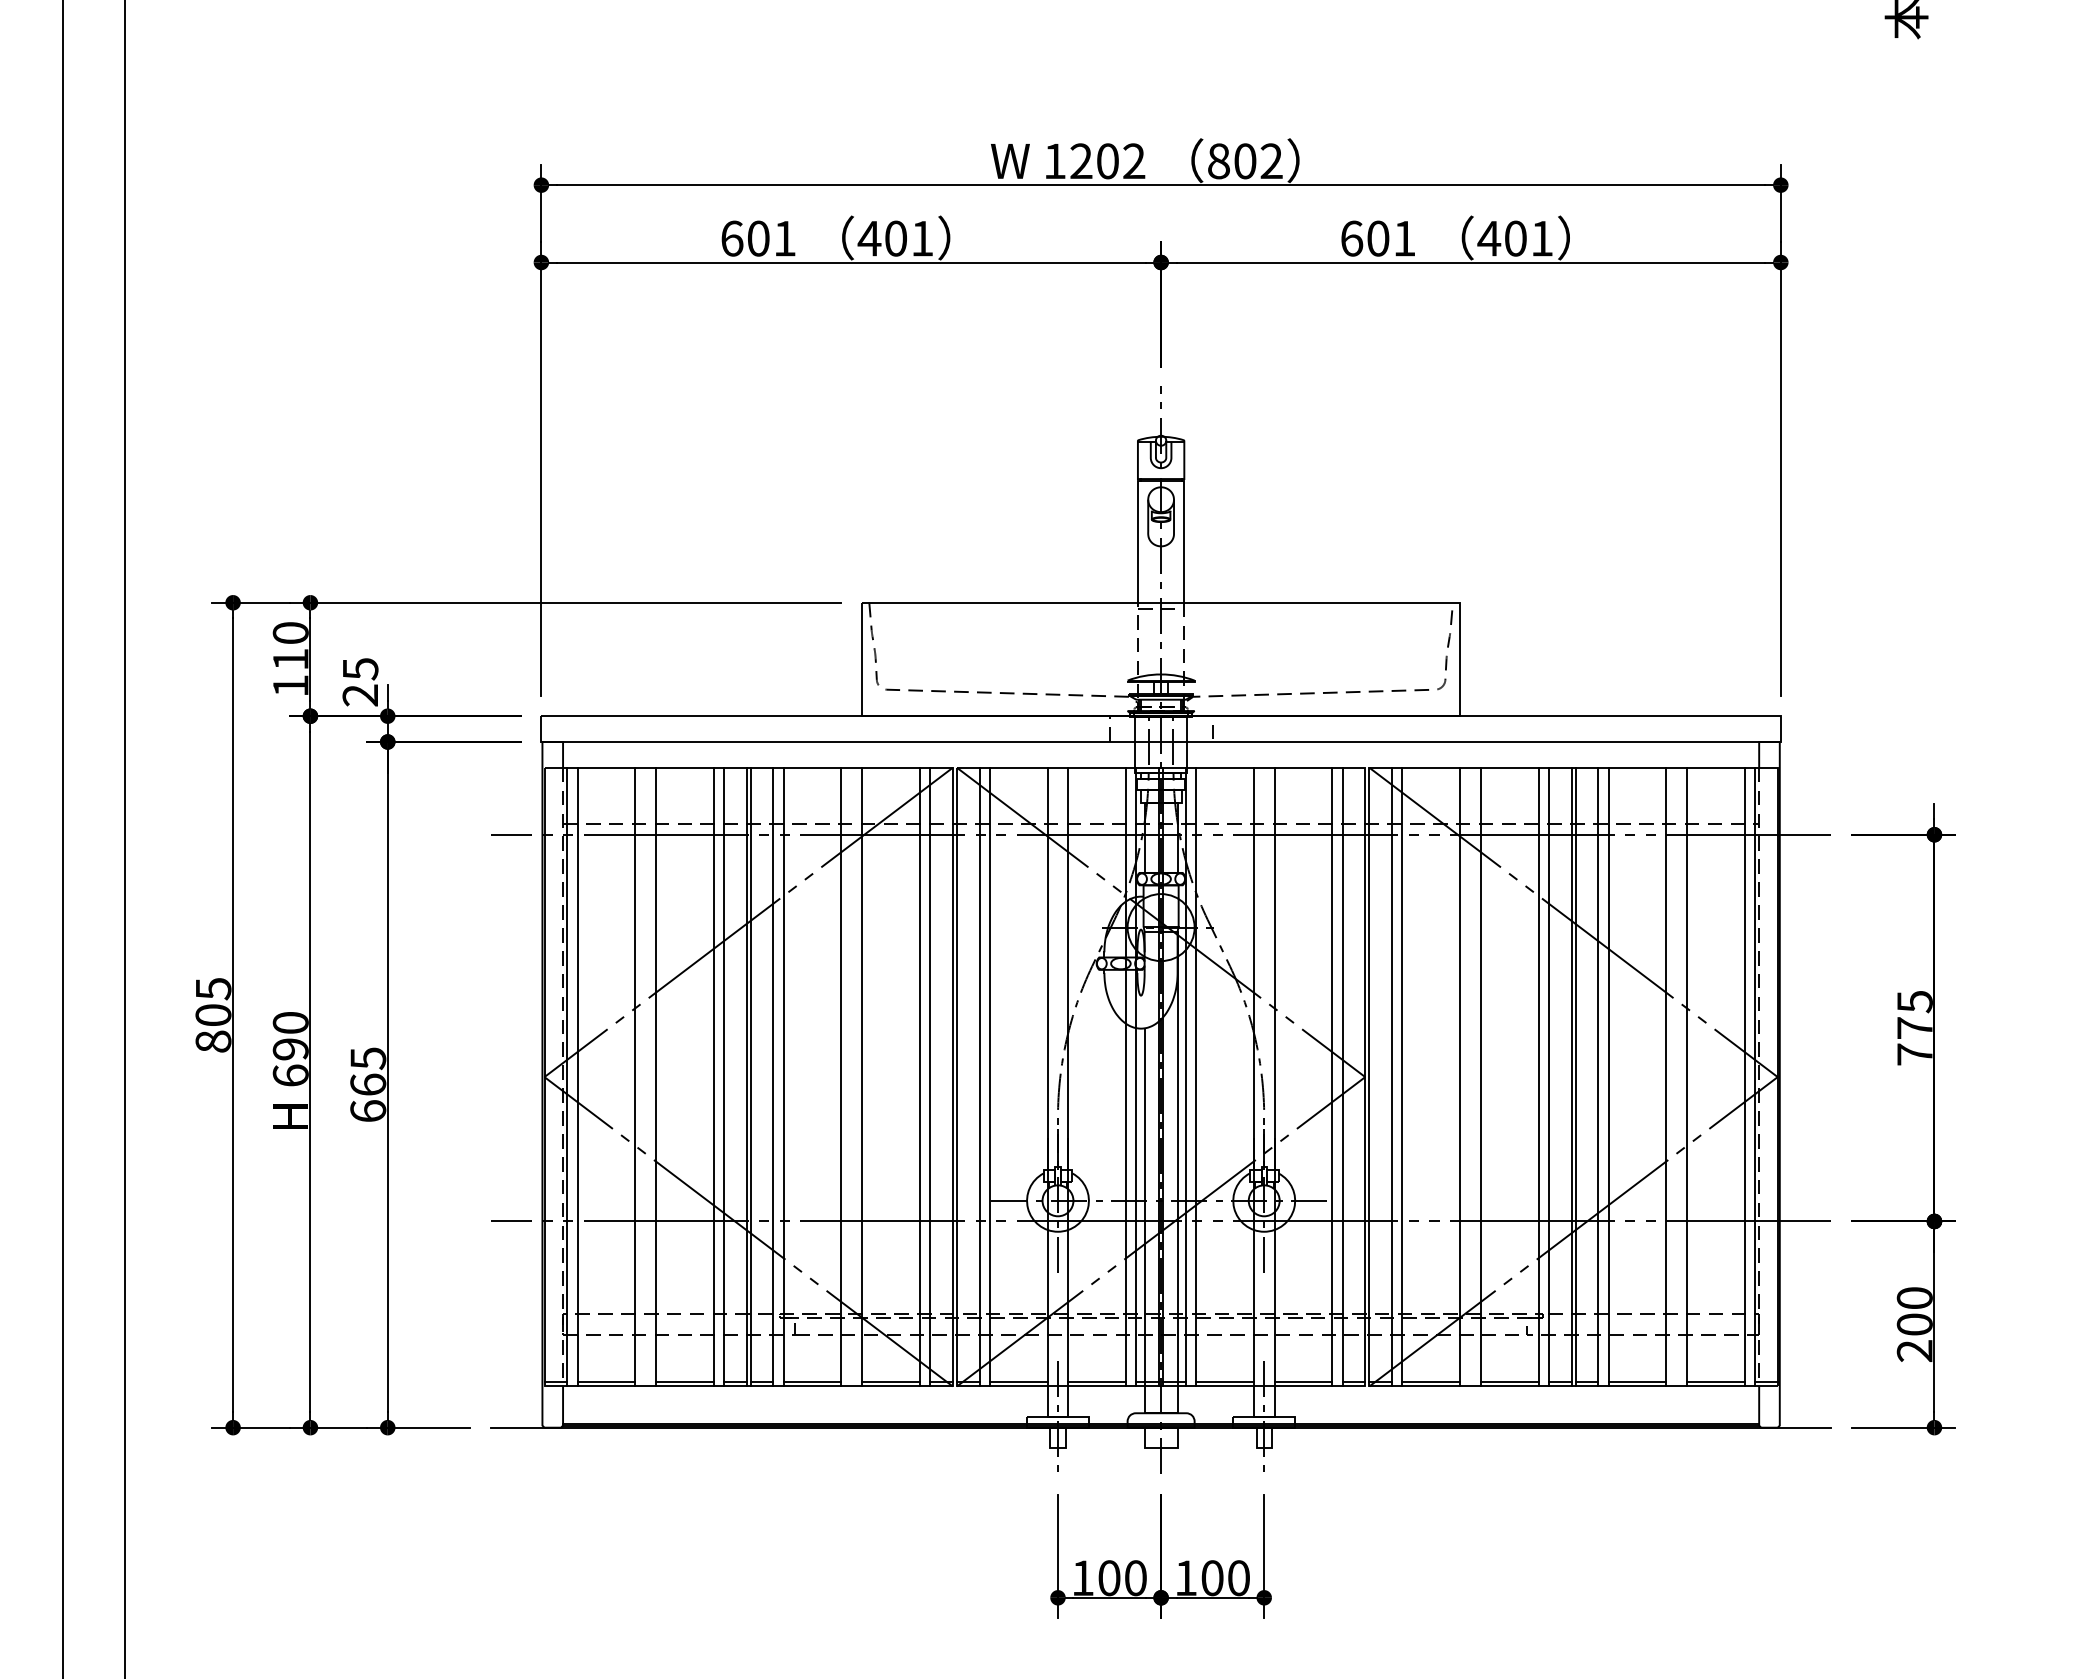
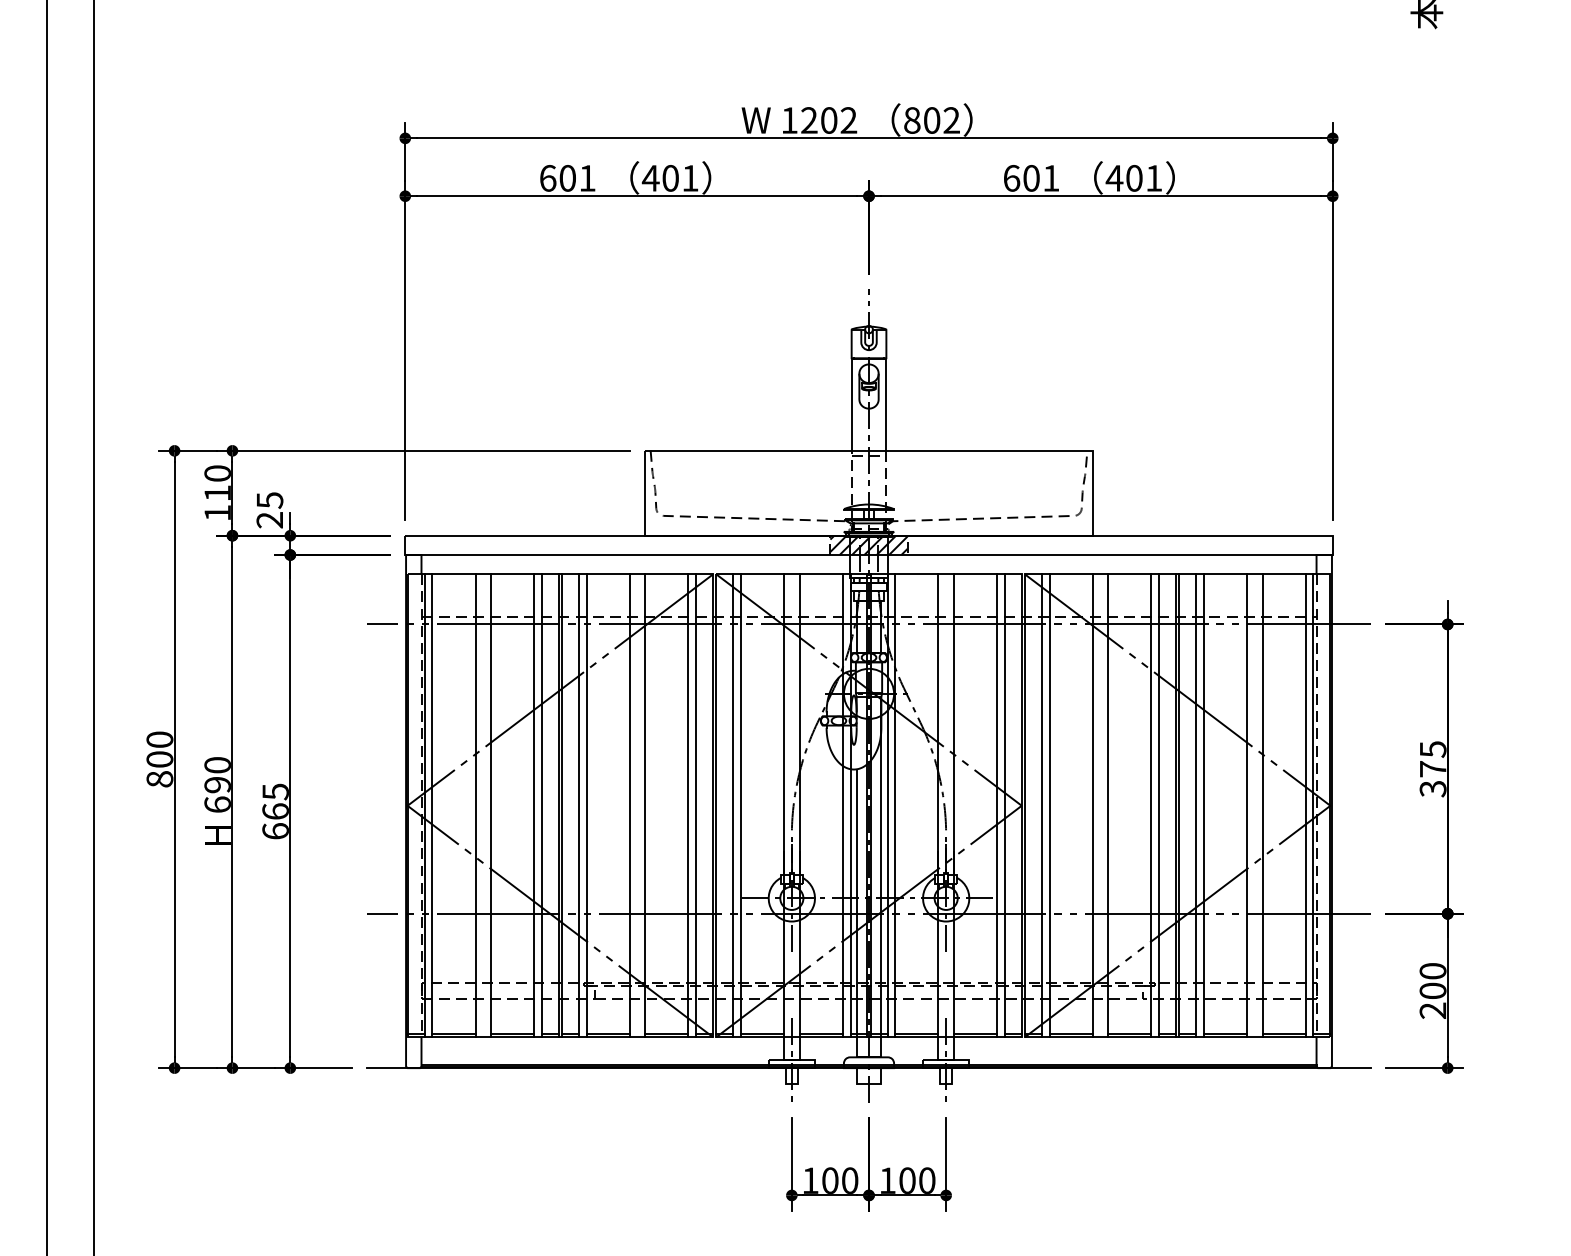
hatch: (1160, 728) -> (868, 544), added
text: (213, 989) -> (159, 740), 805 -> 800
text: (1914, 1054) -> (1432, 788), 775 -> 375

